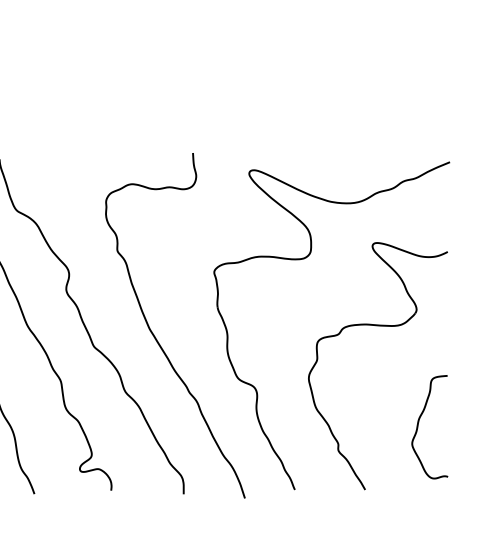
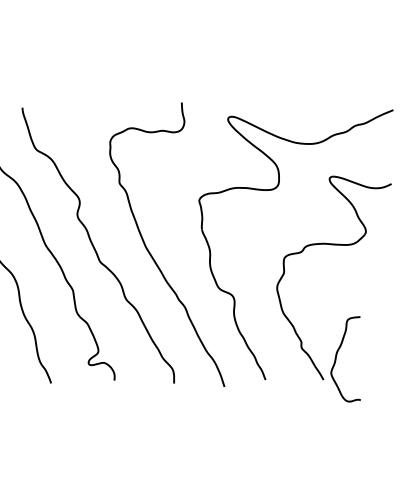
curve: (419, 422) -> (337, 355), moved

